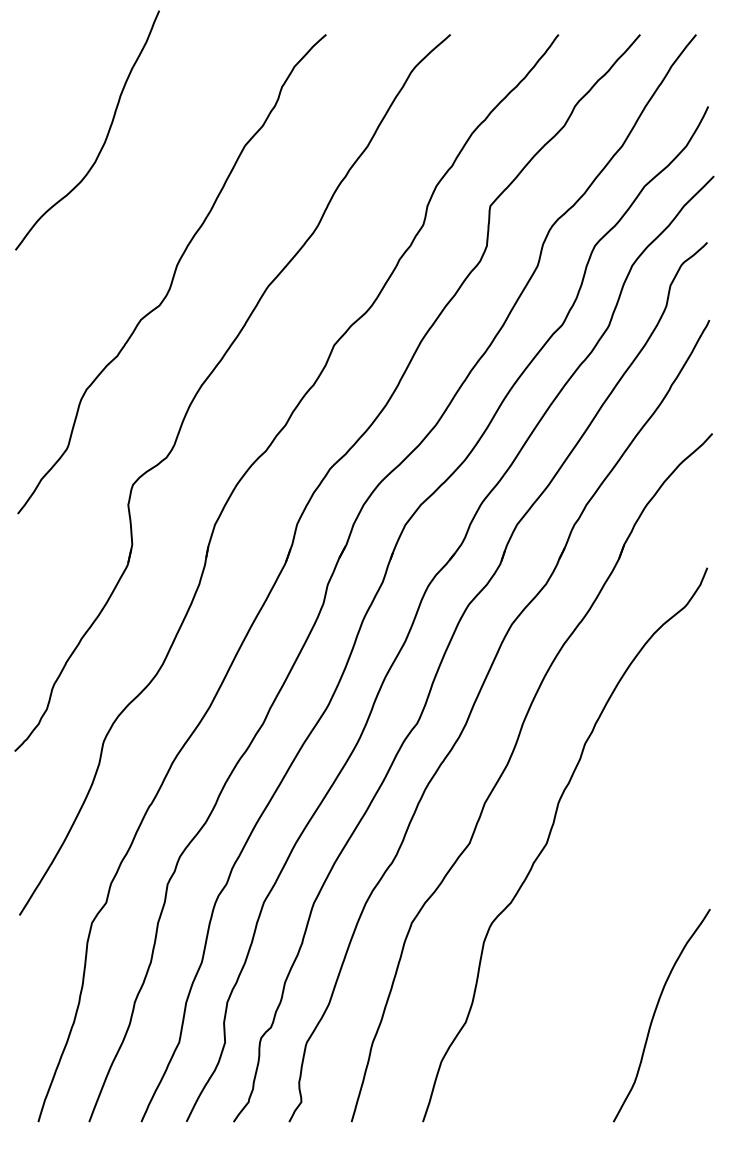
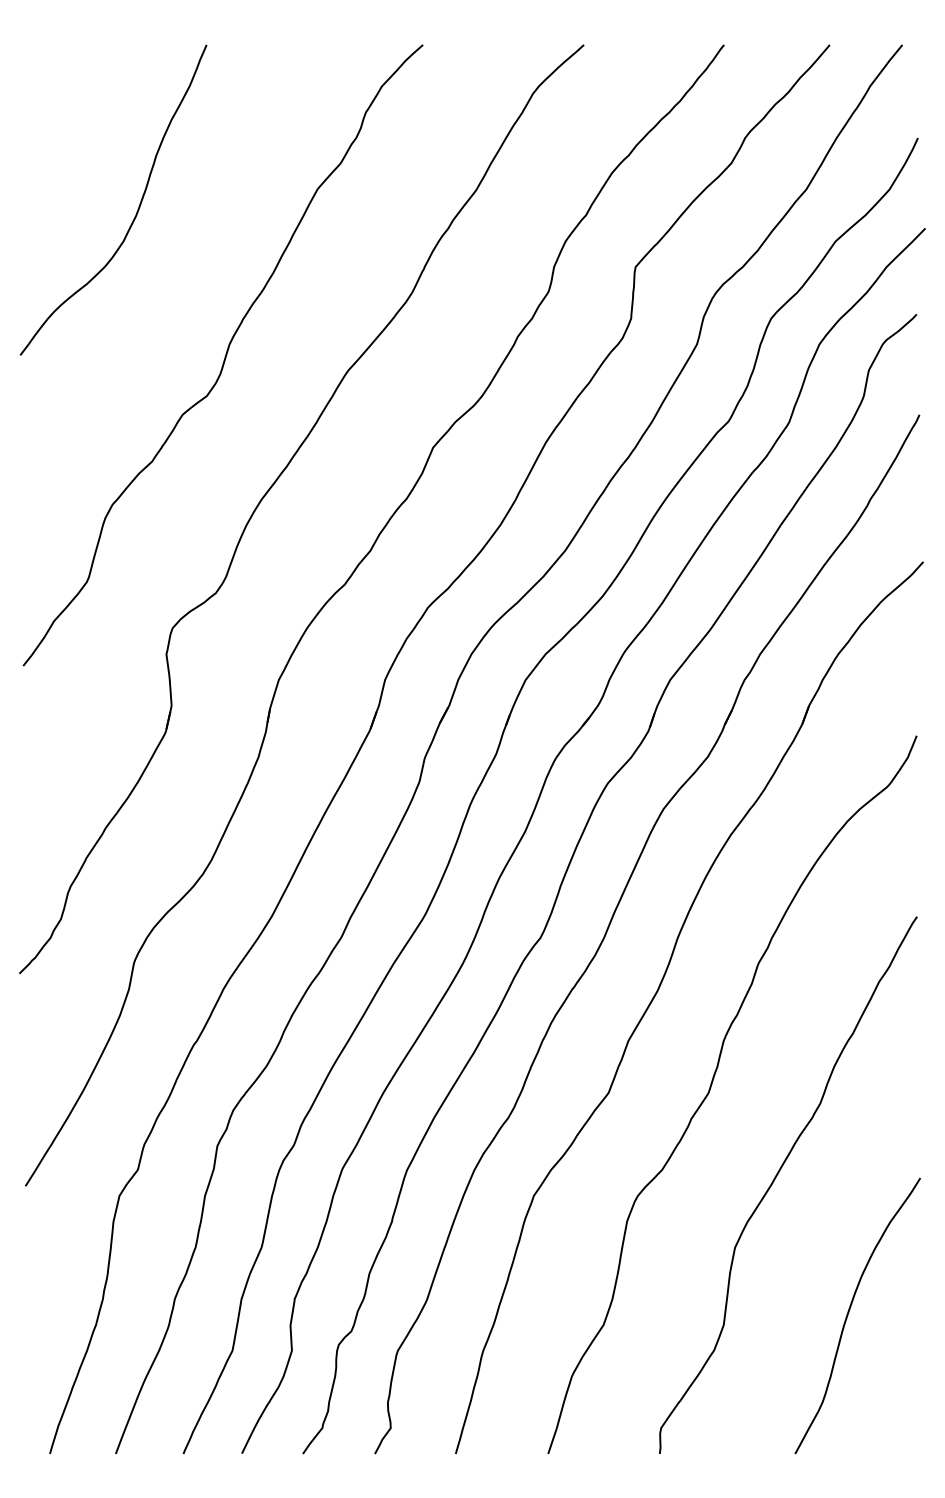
curve: (105, 139) -> (136, 211), moved
curve: (599, 907) -> (777, 1176), added

